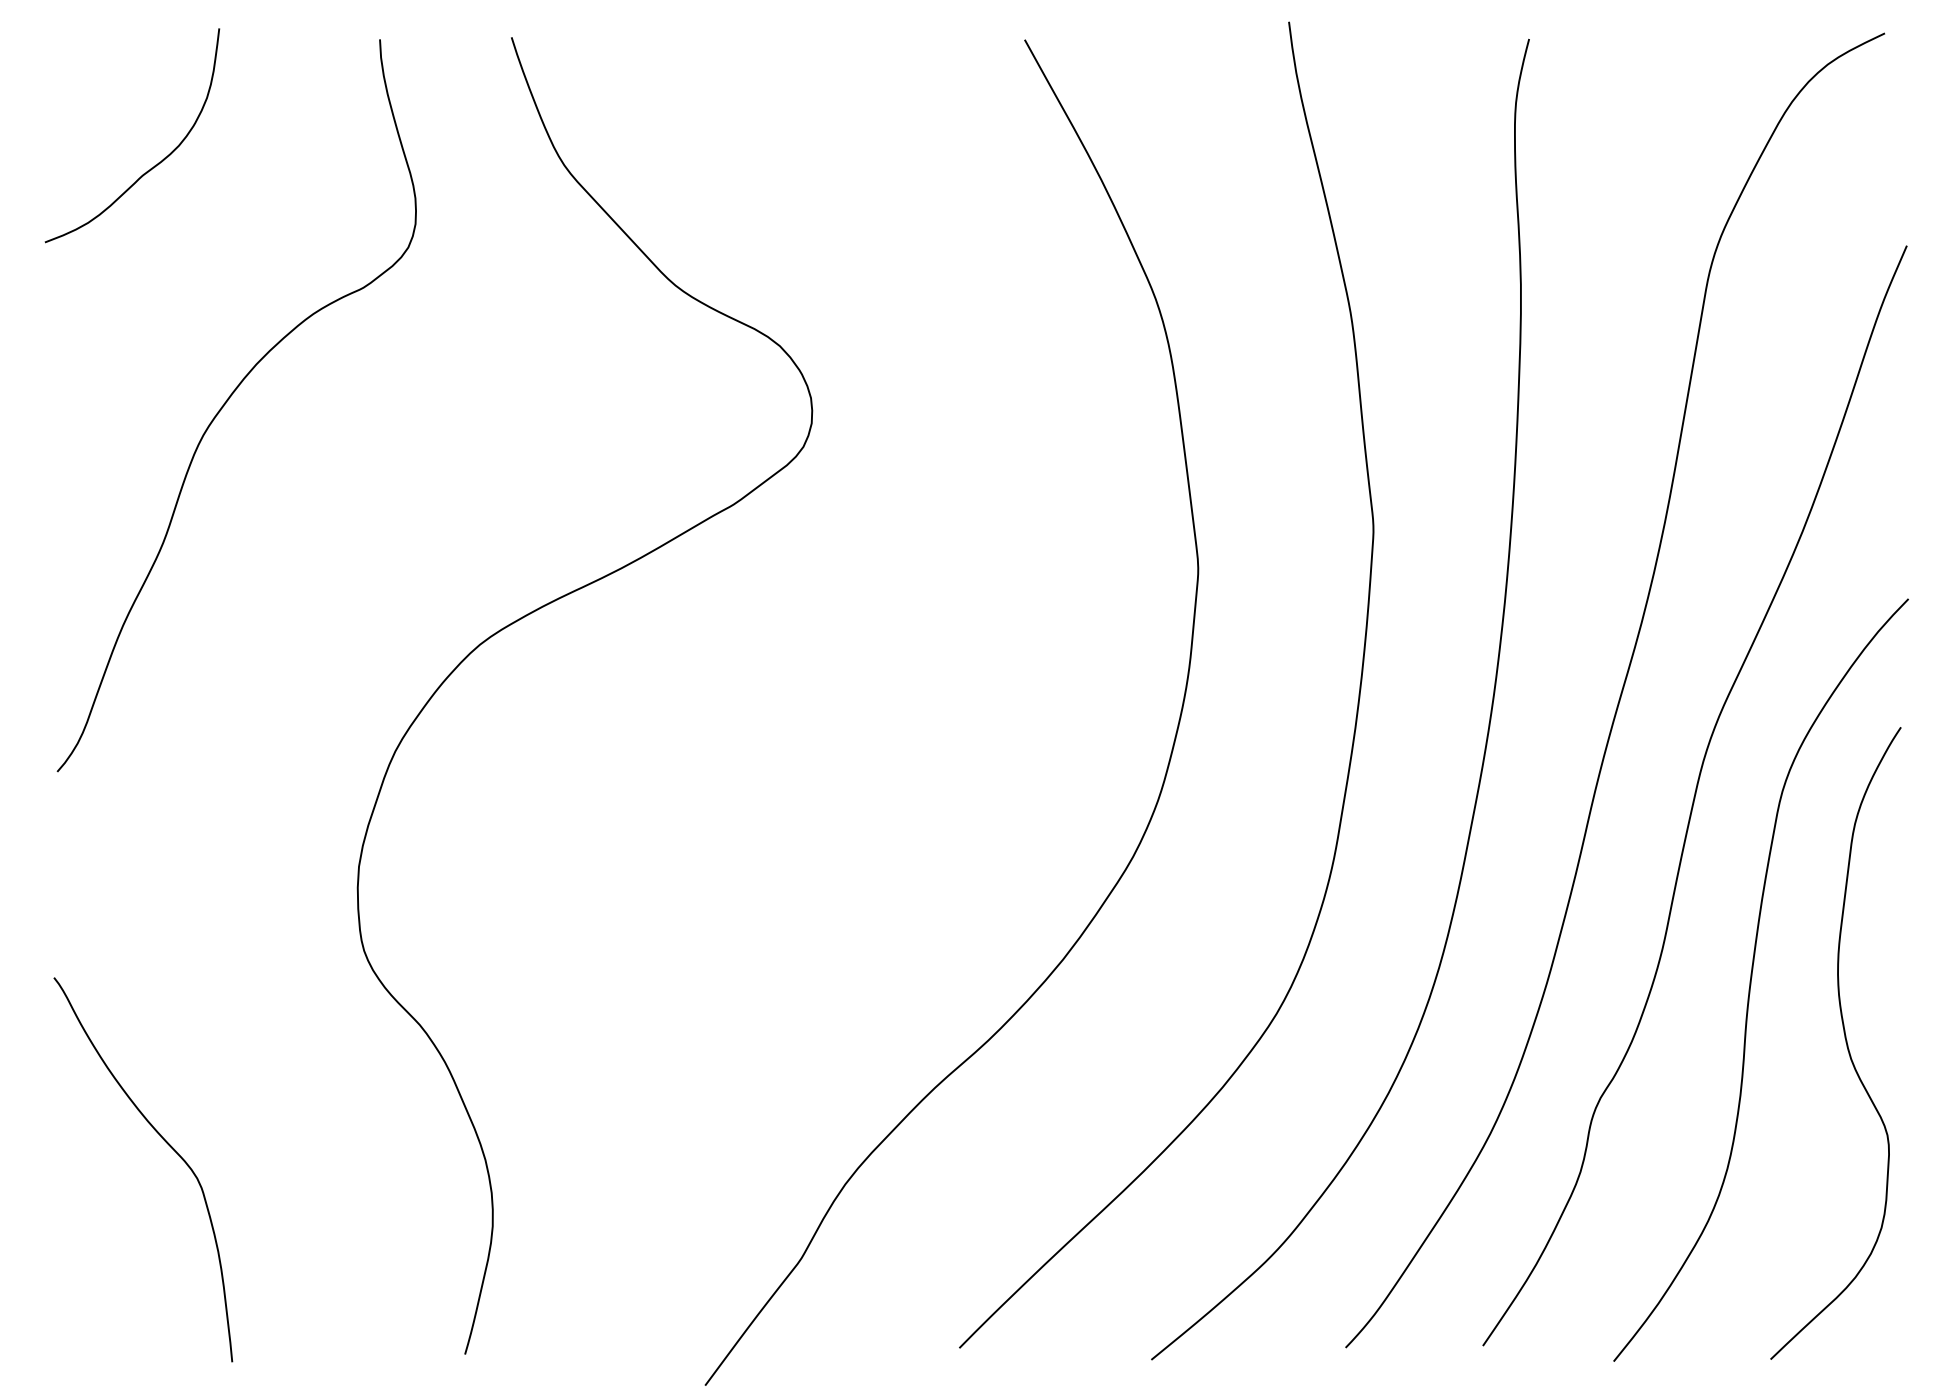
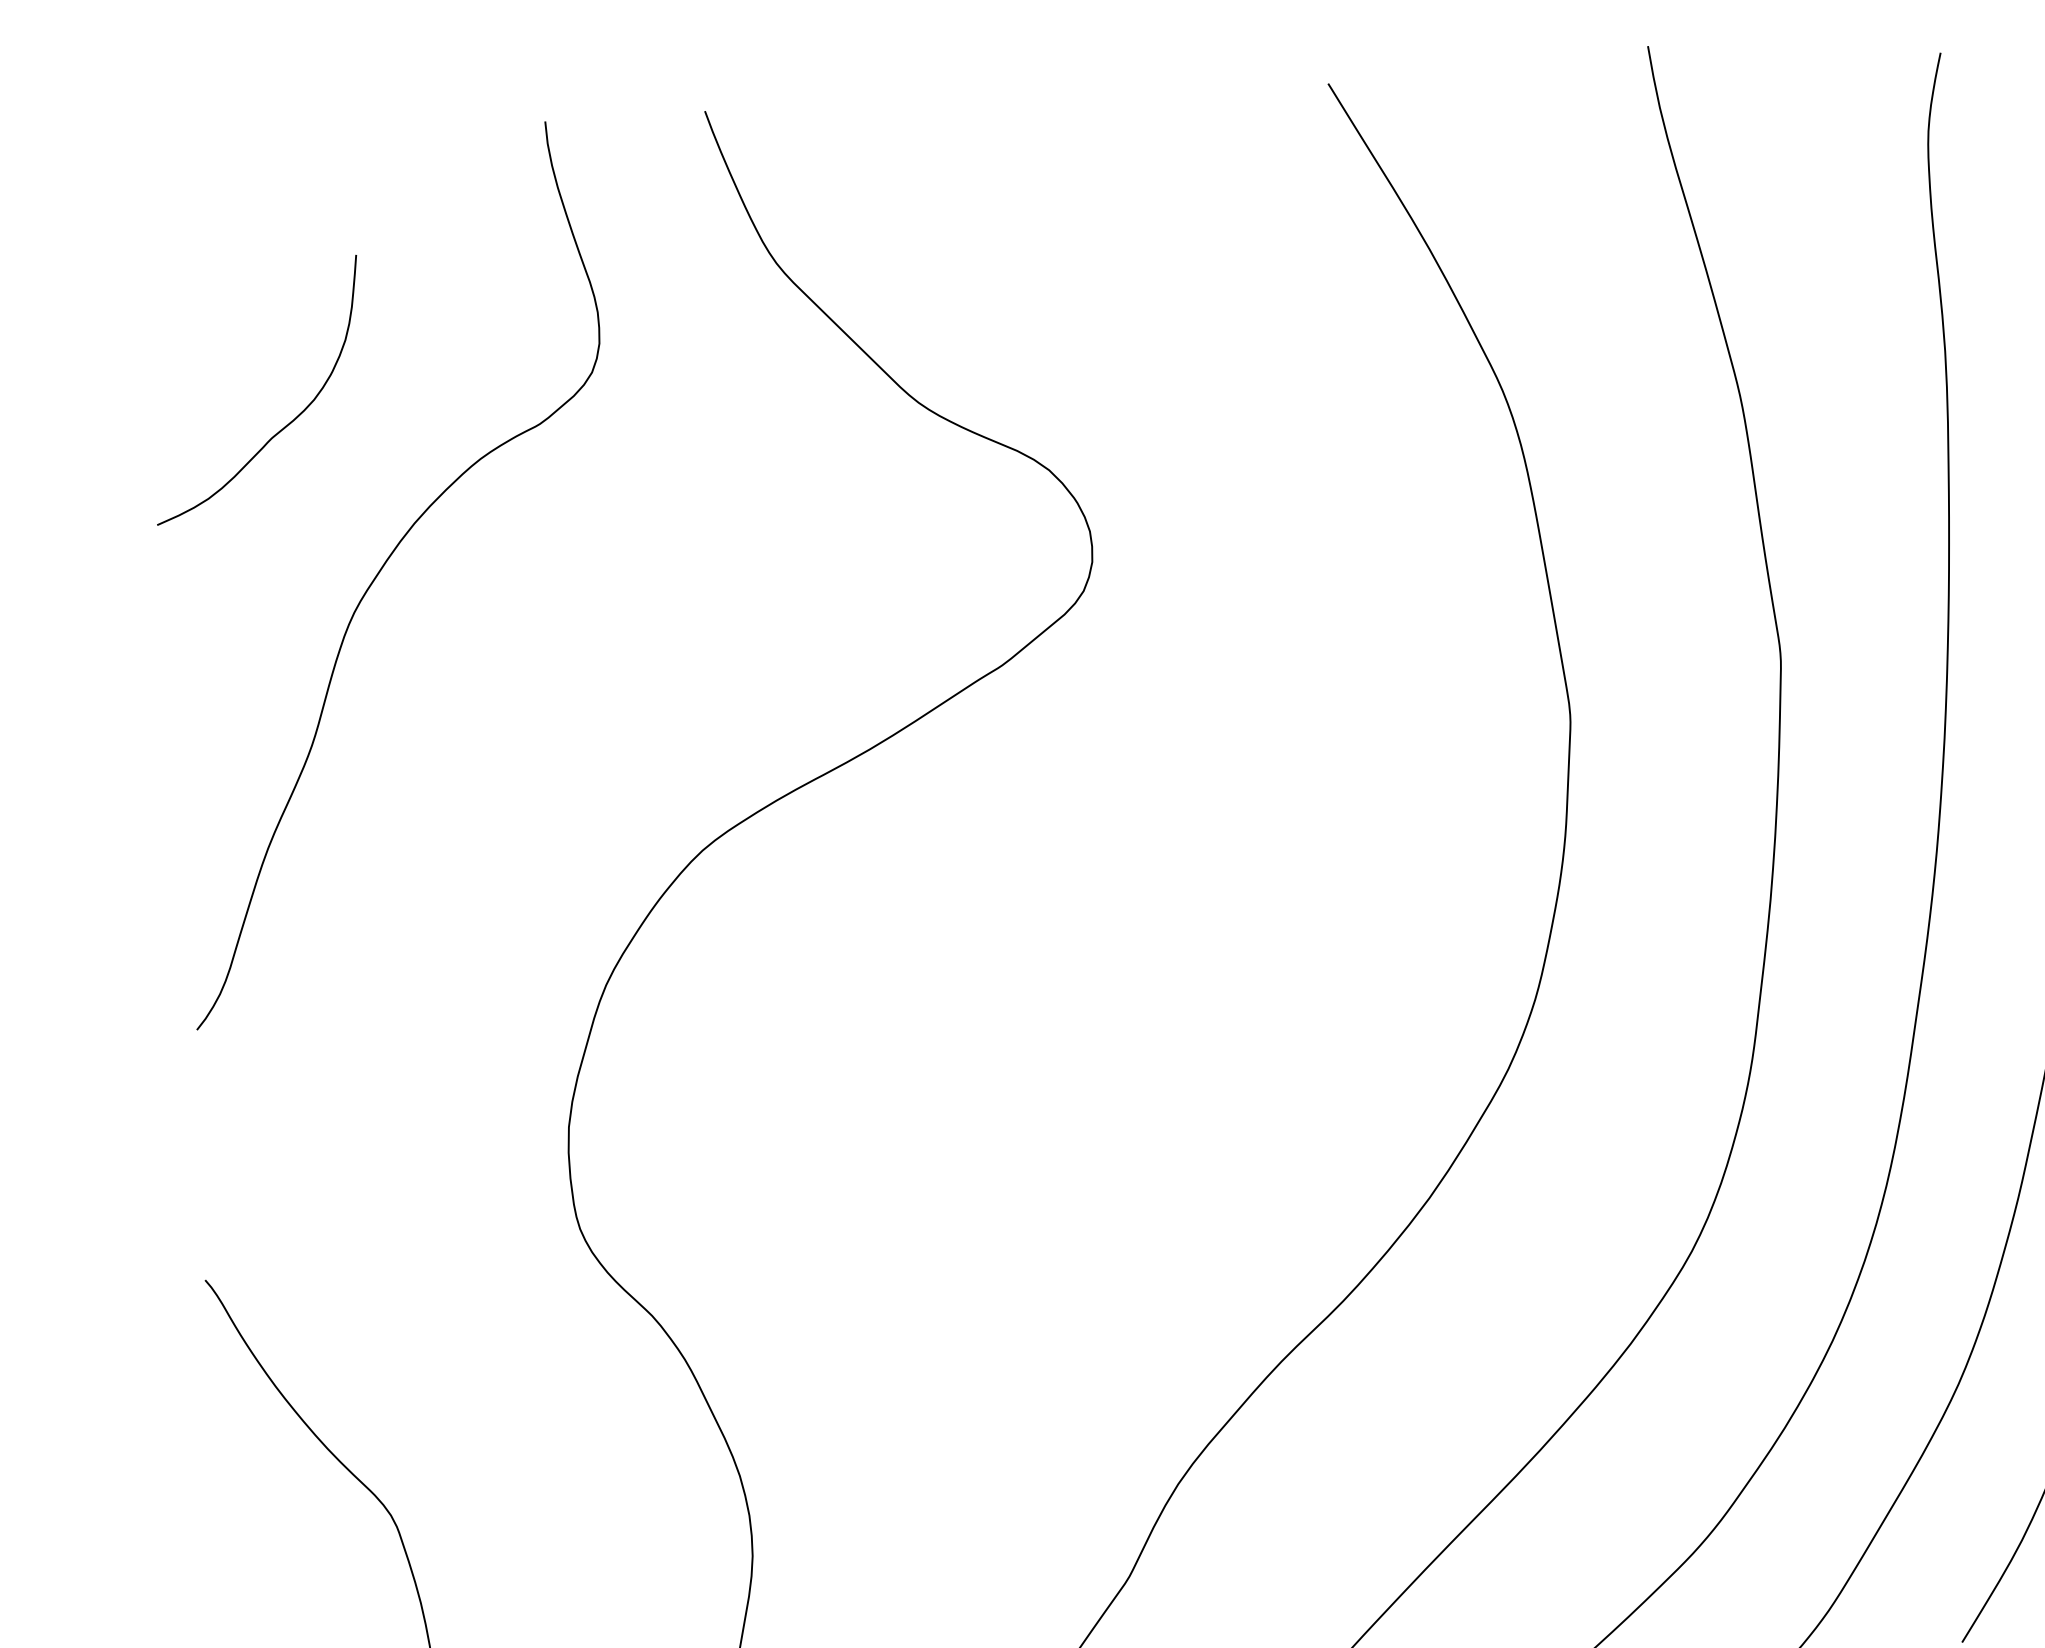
curve: (154, 165) -> (285, 425), moved

